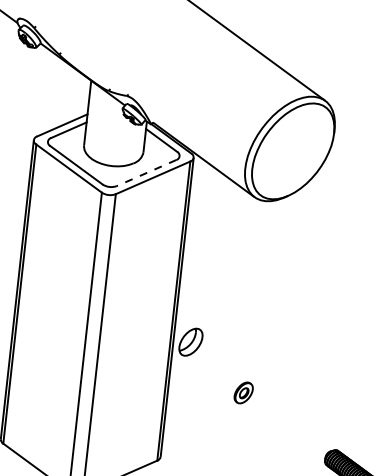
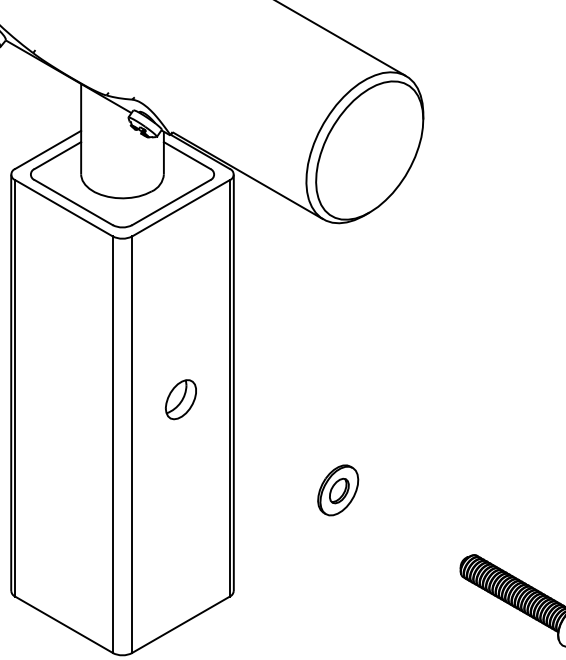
line: (146, 172) -> (170, 202), dashed -> solid
part: (190, 342) -> (180, 399), moved
part: (243, 393) -> (338, 490), size x1.67

